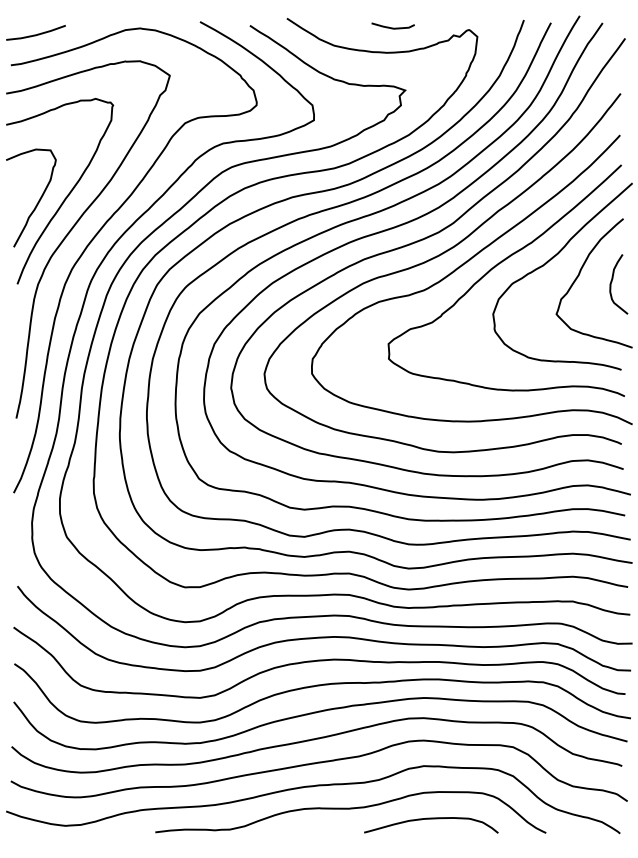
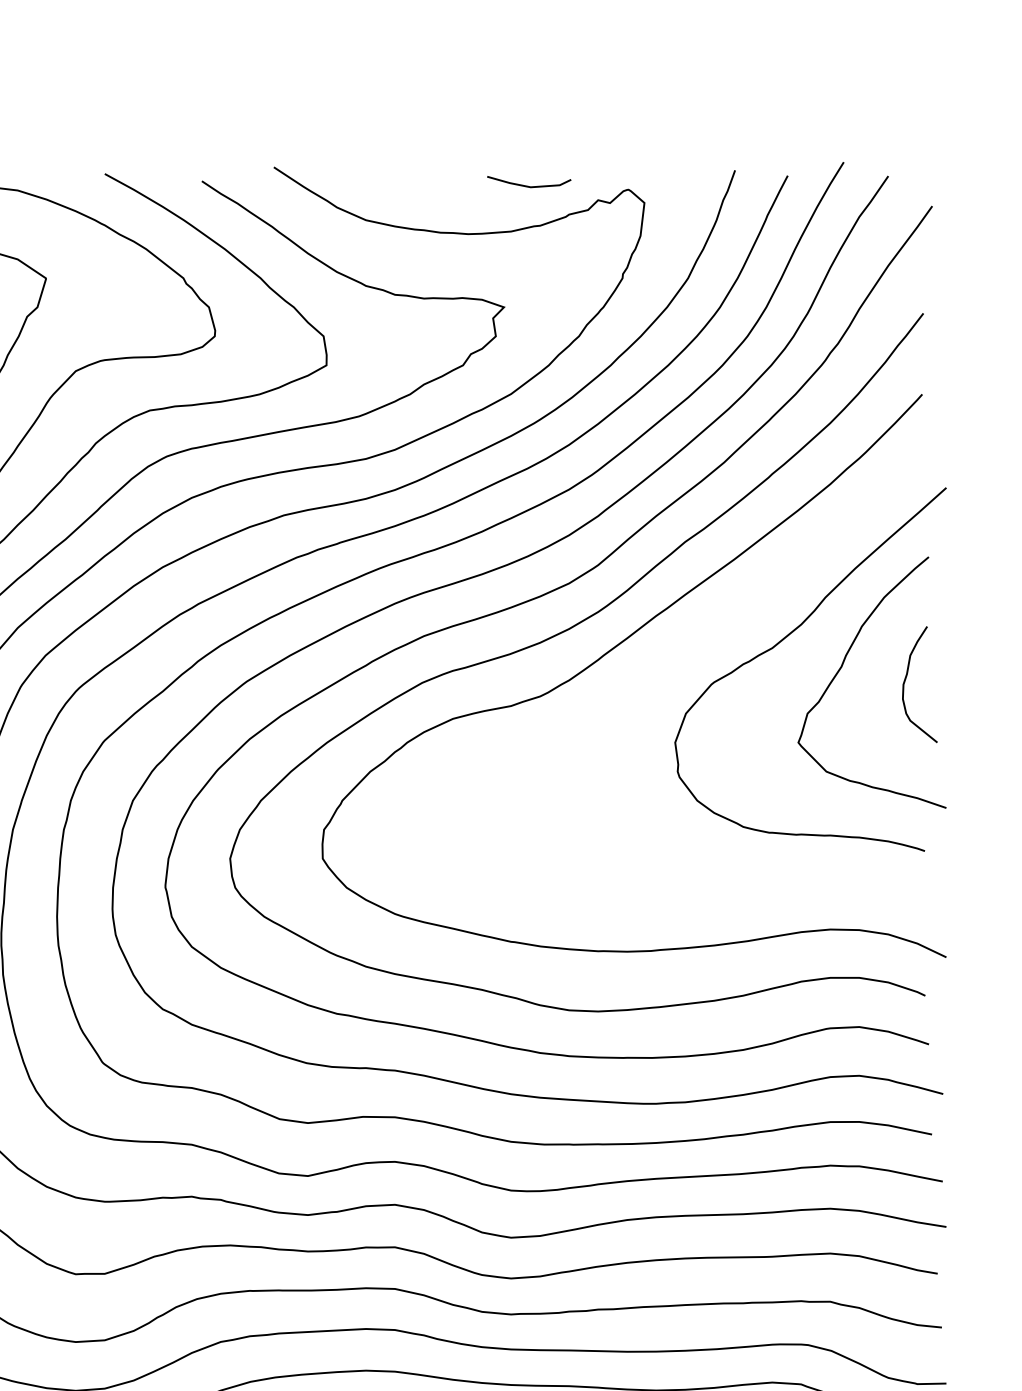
line: (392, 27) -> (527, 184), moved
curve: (494, 268) -> (677, 653), removed

